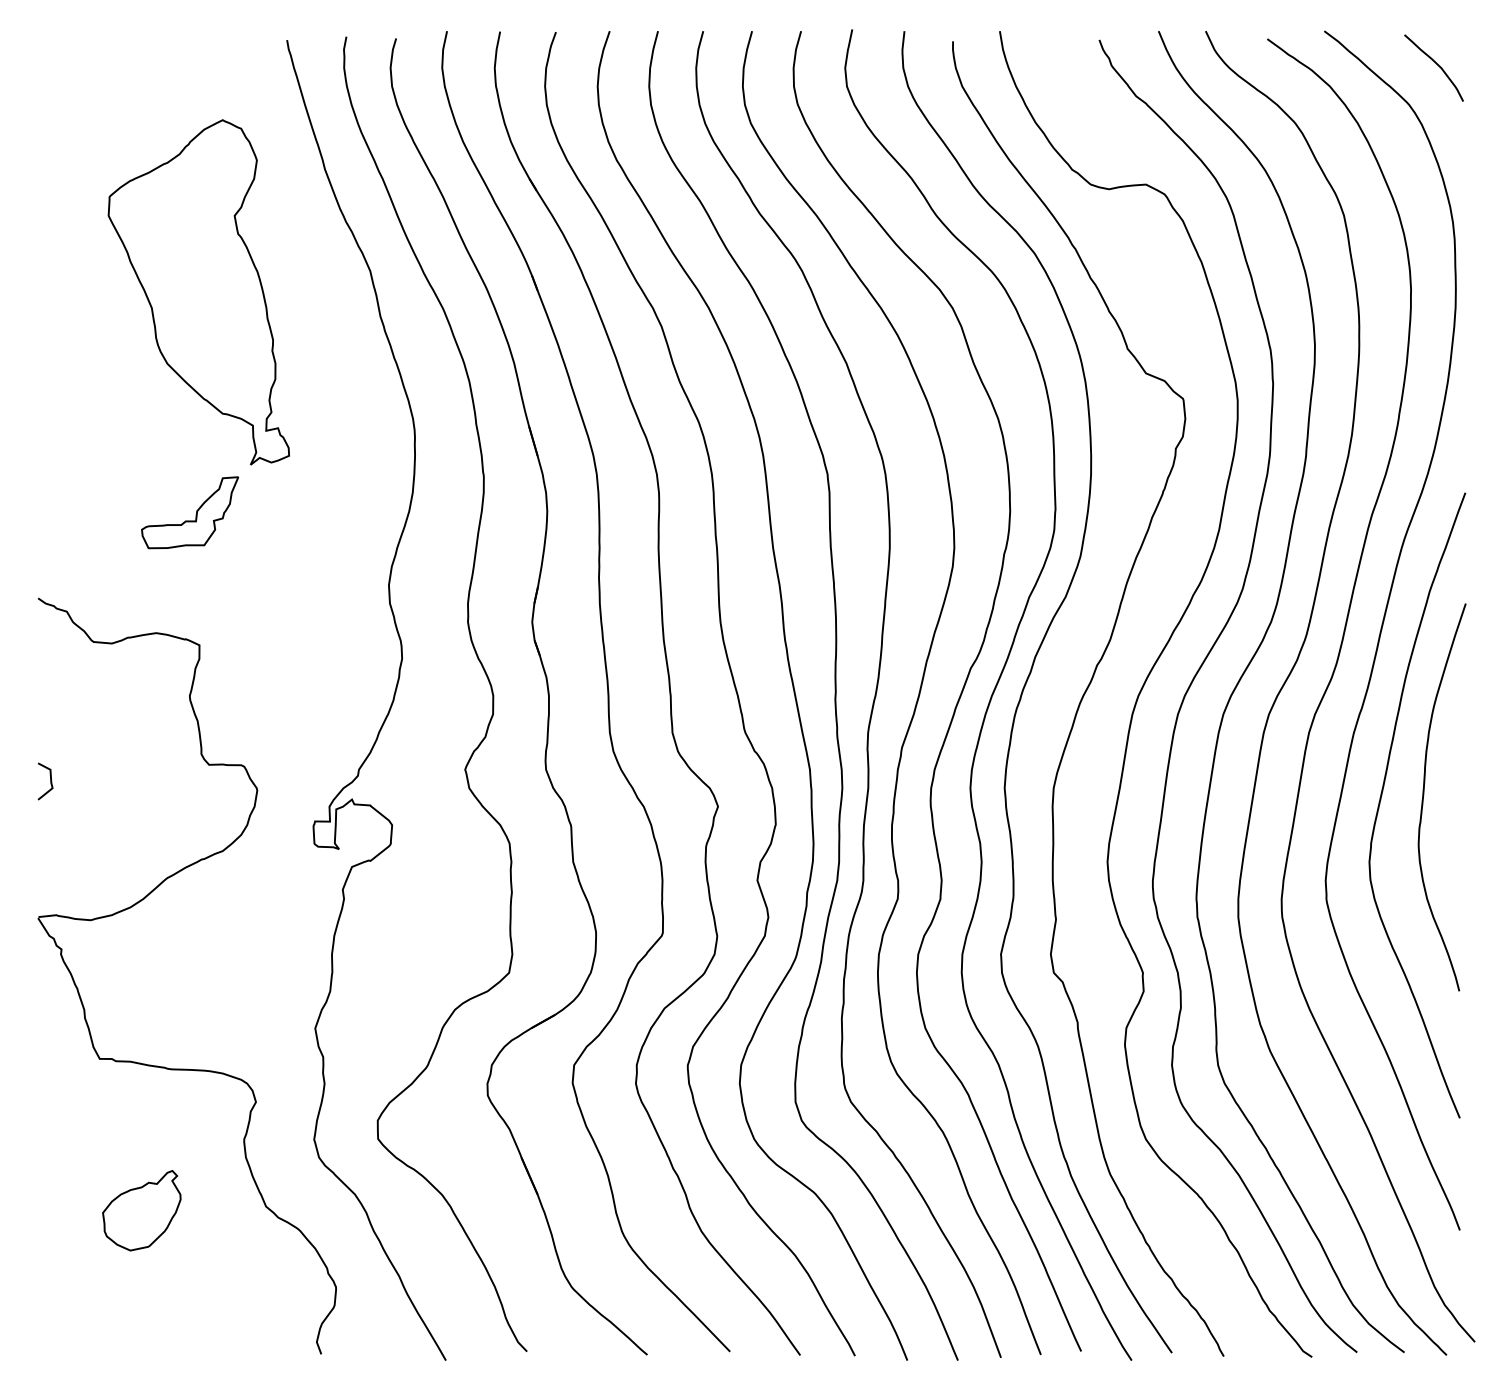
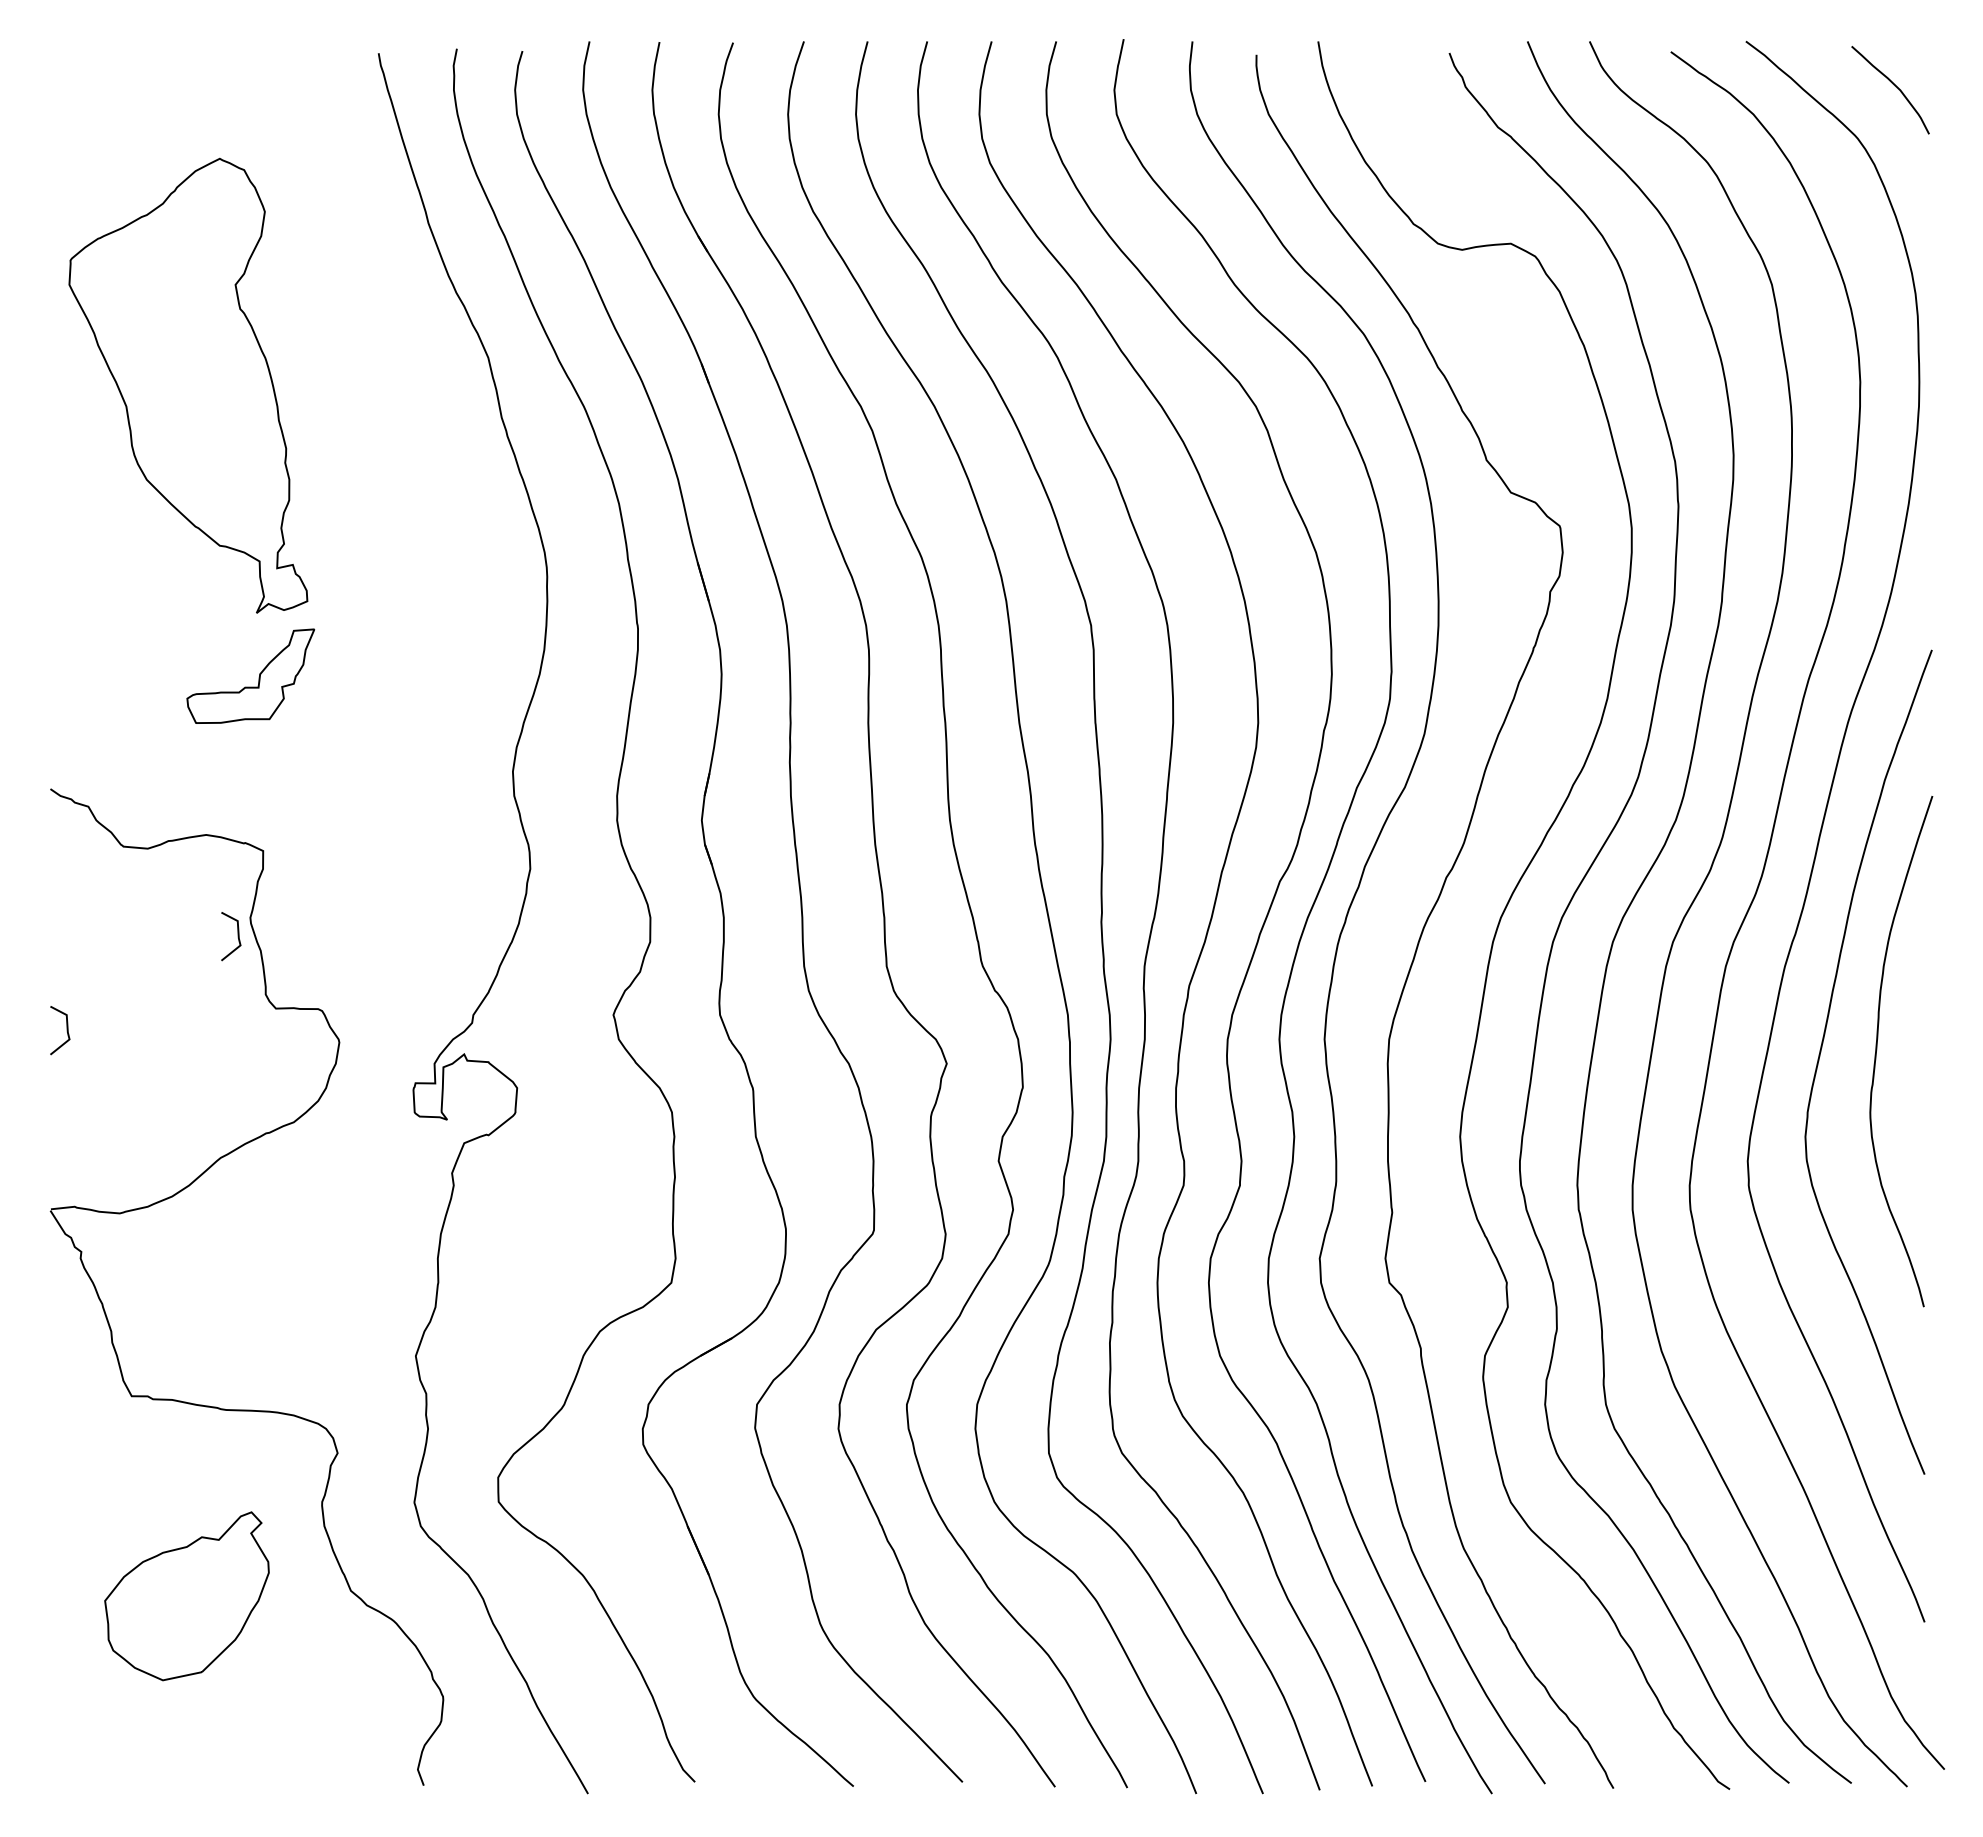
part: (198, 292) -> (188, 385), moved
line: (180, 710) -> (237, 936), added
part: (142, 1210) -> (187, 1596), size x1.6

